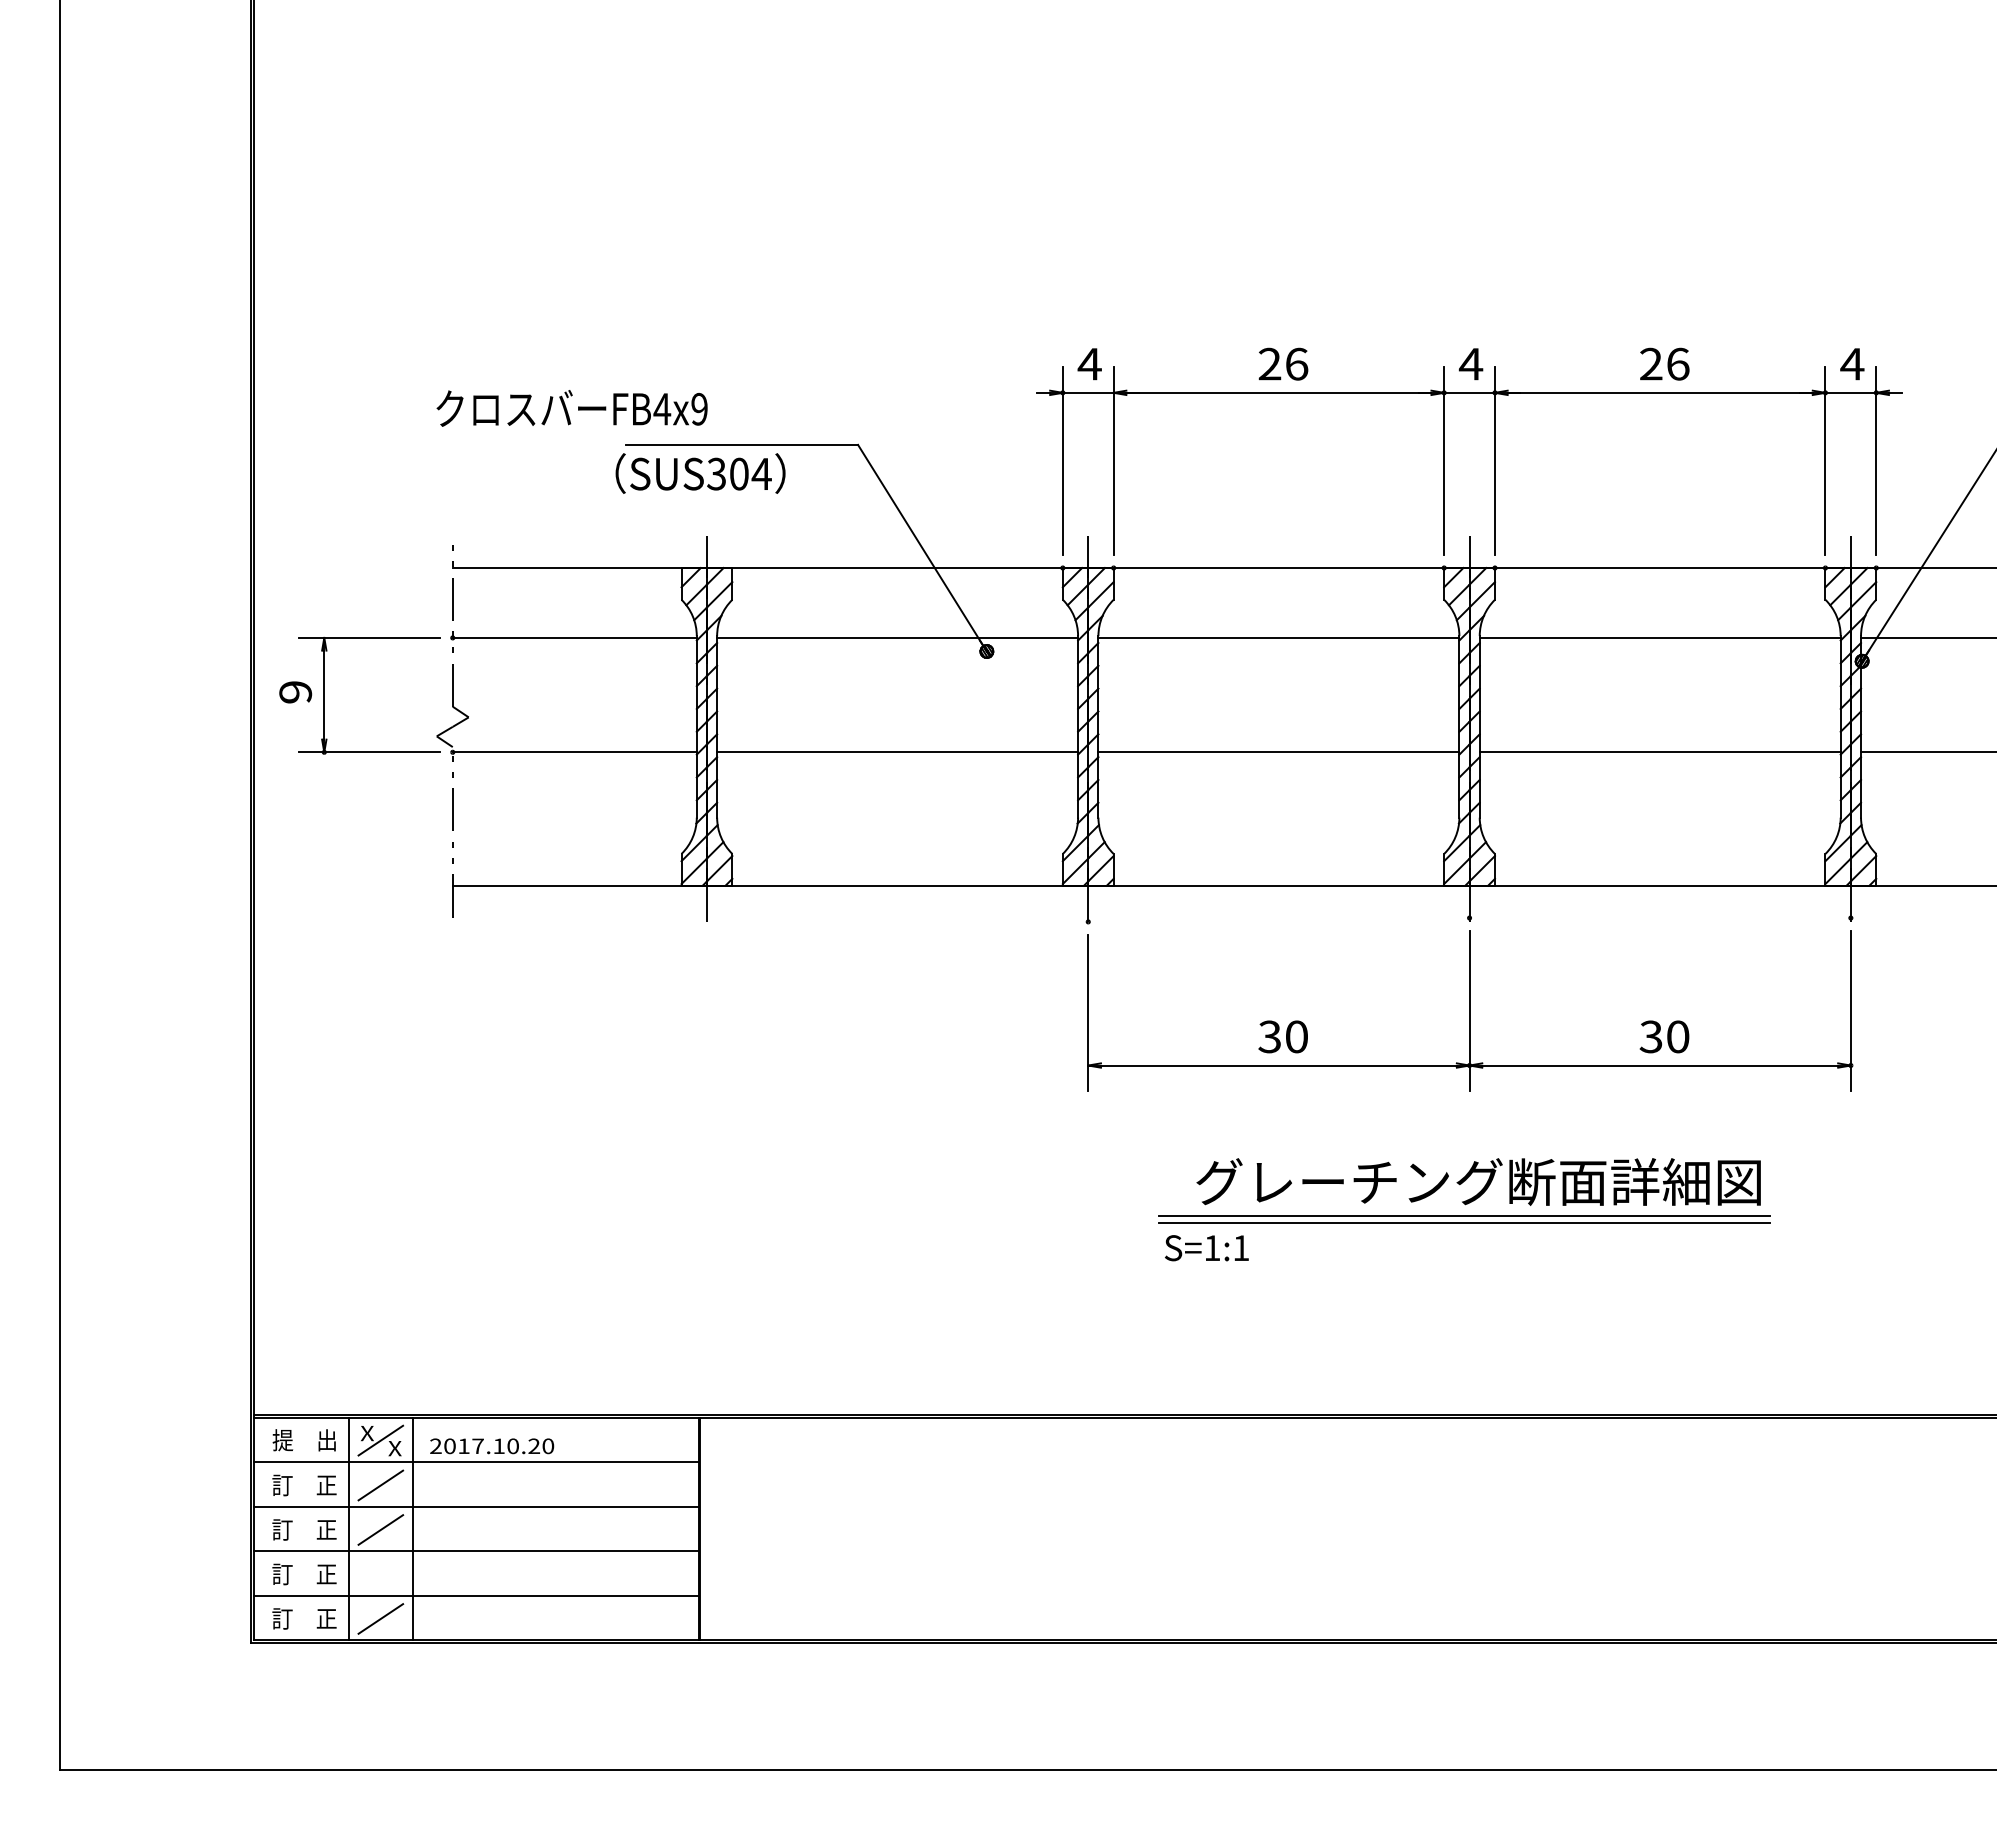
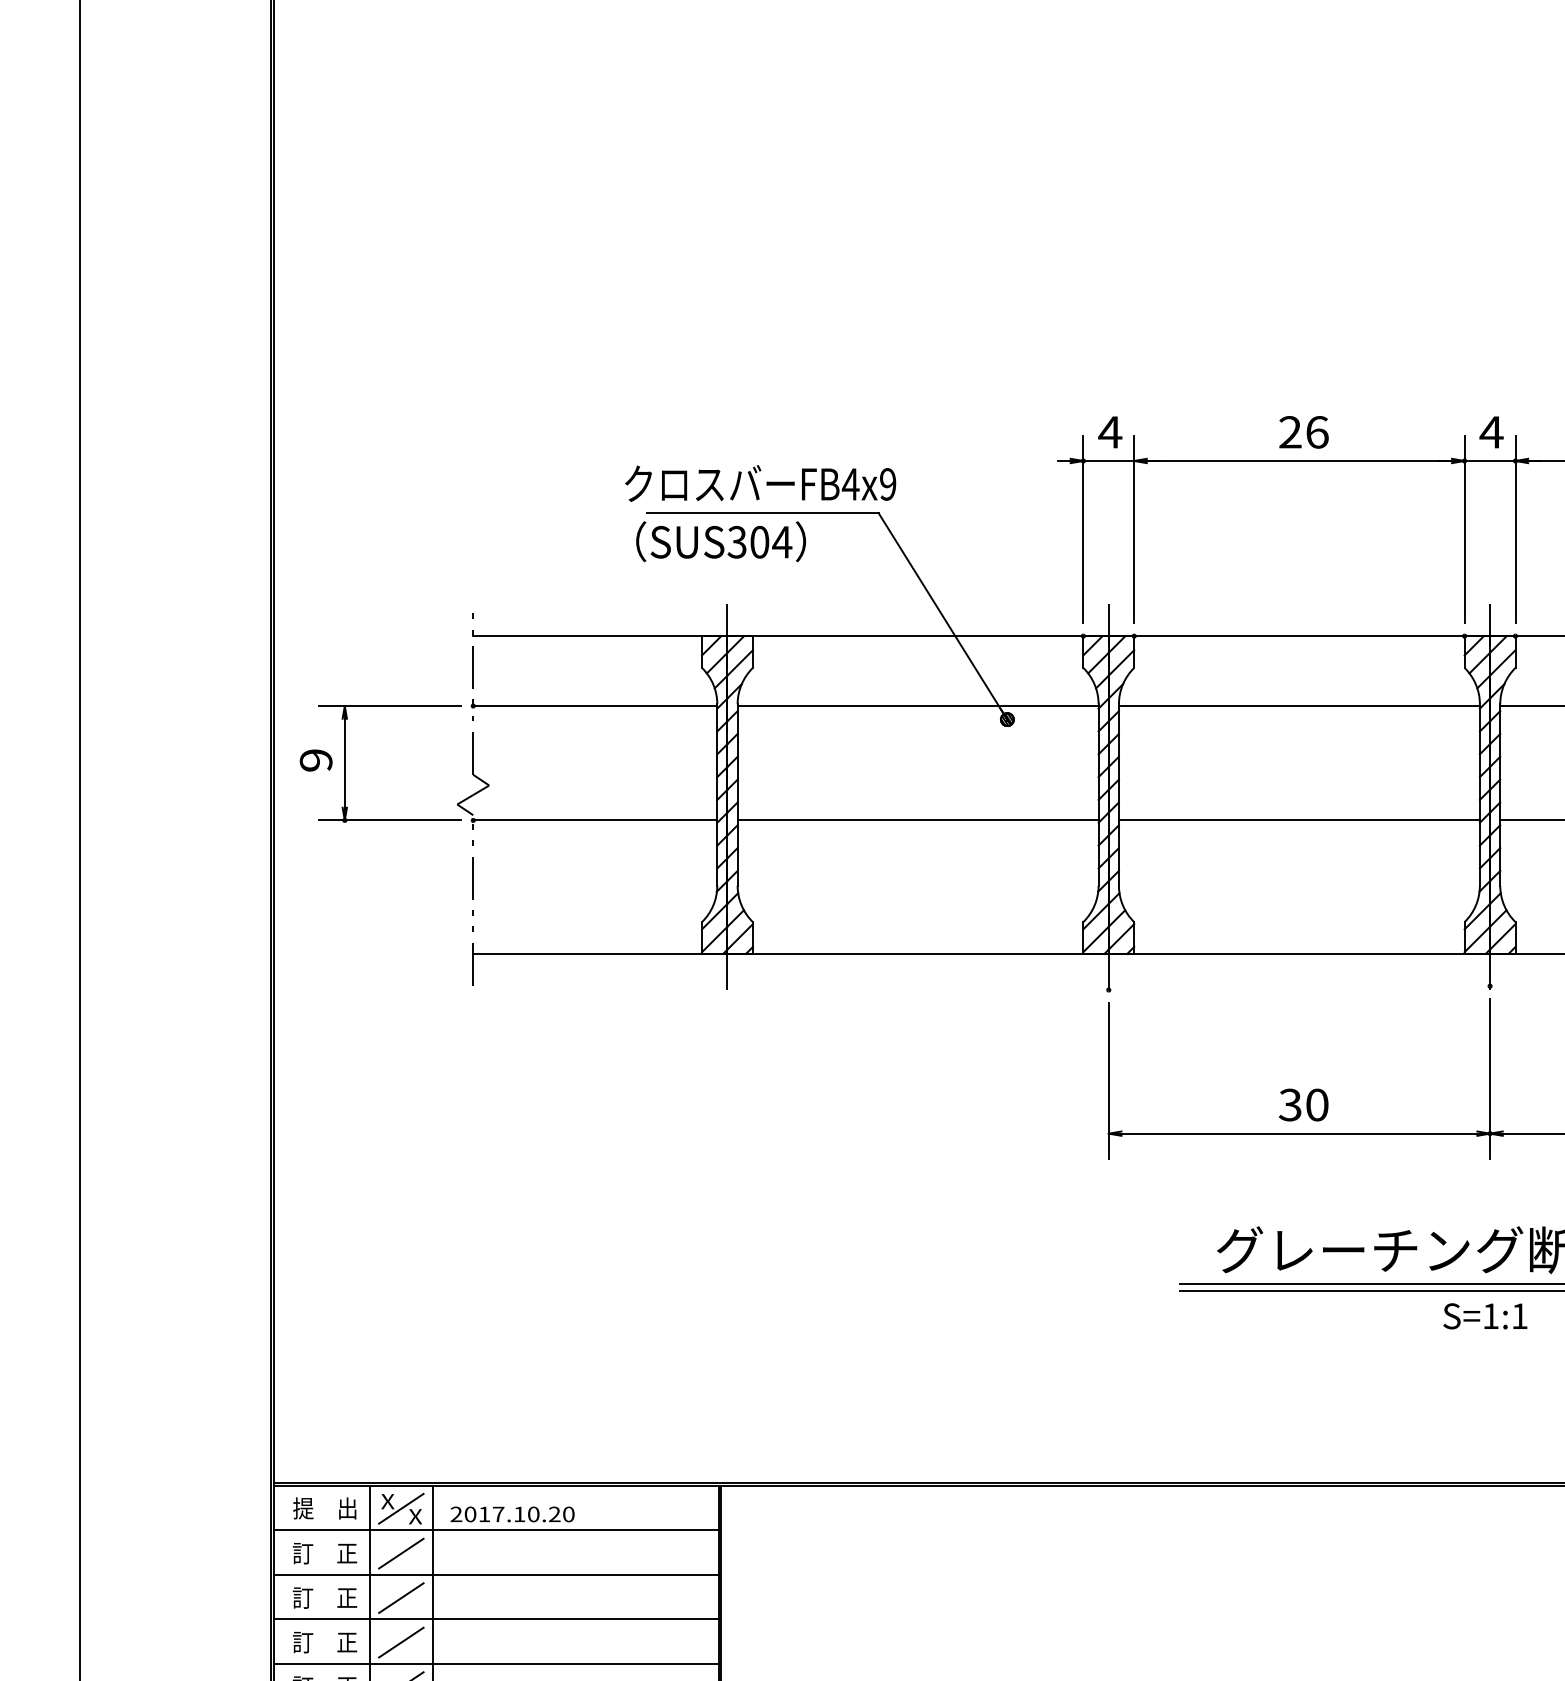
text: (571, 408) -> (760, 483), moved
text: (1206, 1248) -> (1485, 1316), moved
line: (380, 1574) -> (401, 1642), added

